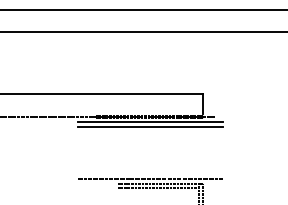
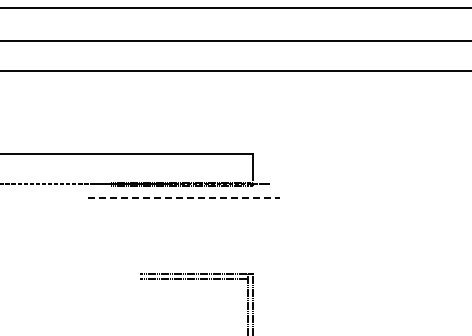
line: (150, 122) -> (183, 191), removed
line: (151, 127) -> (184, 198), solid -> dashed
line: (150, 178) -> (183, 266), removed

